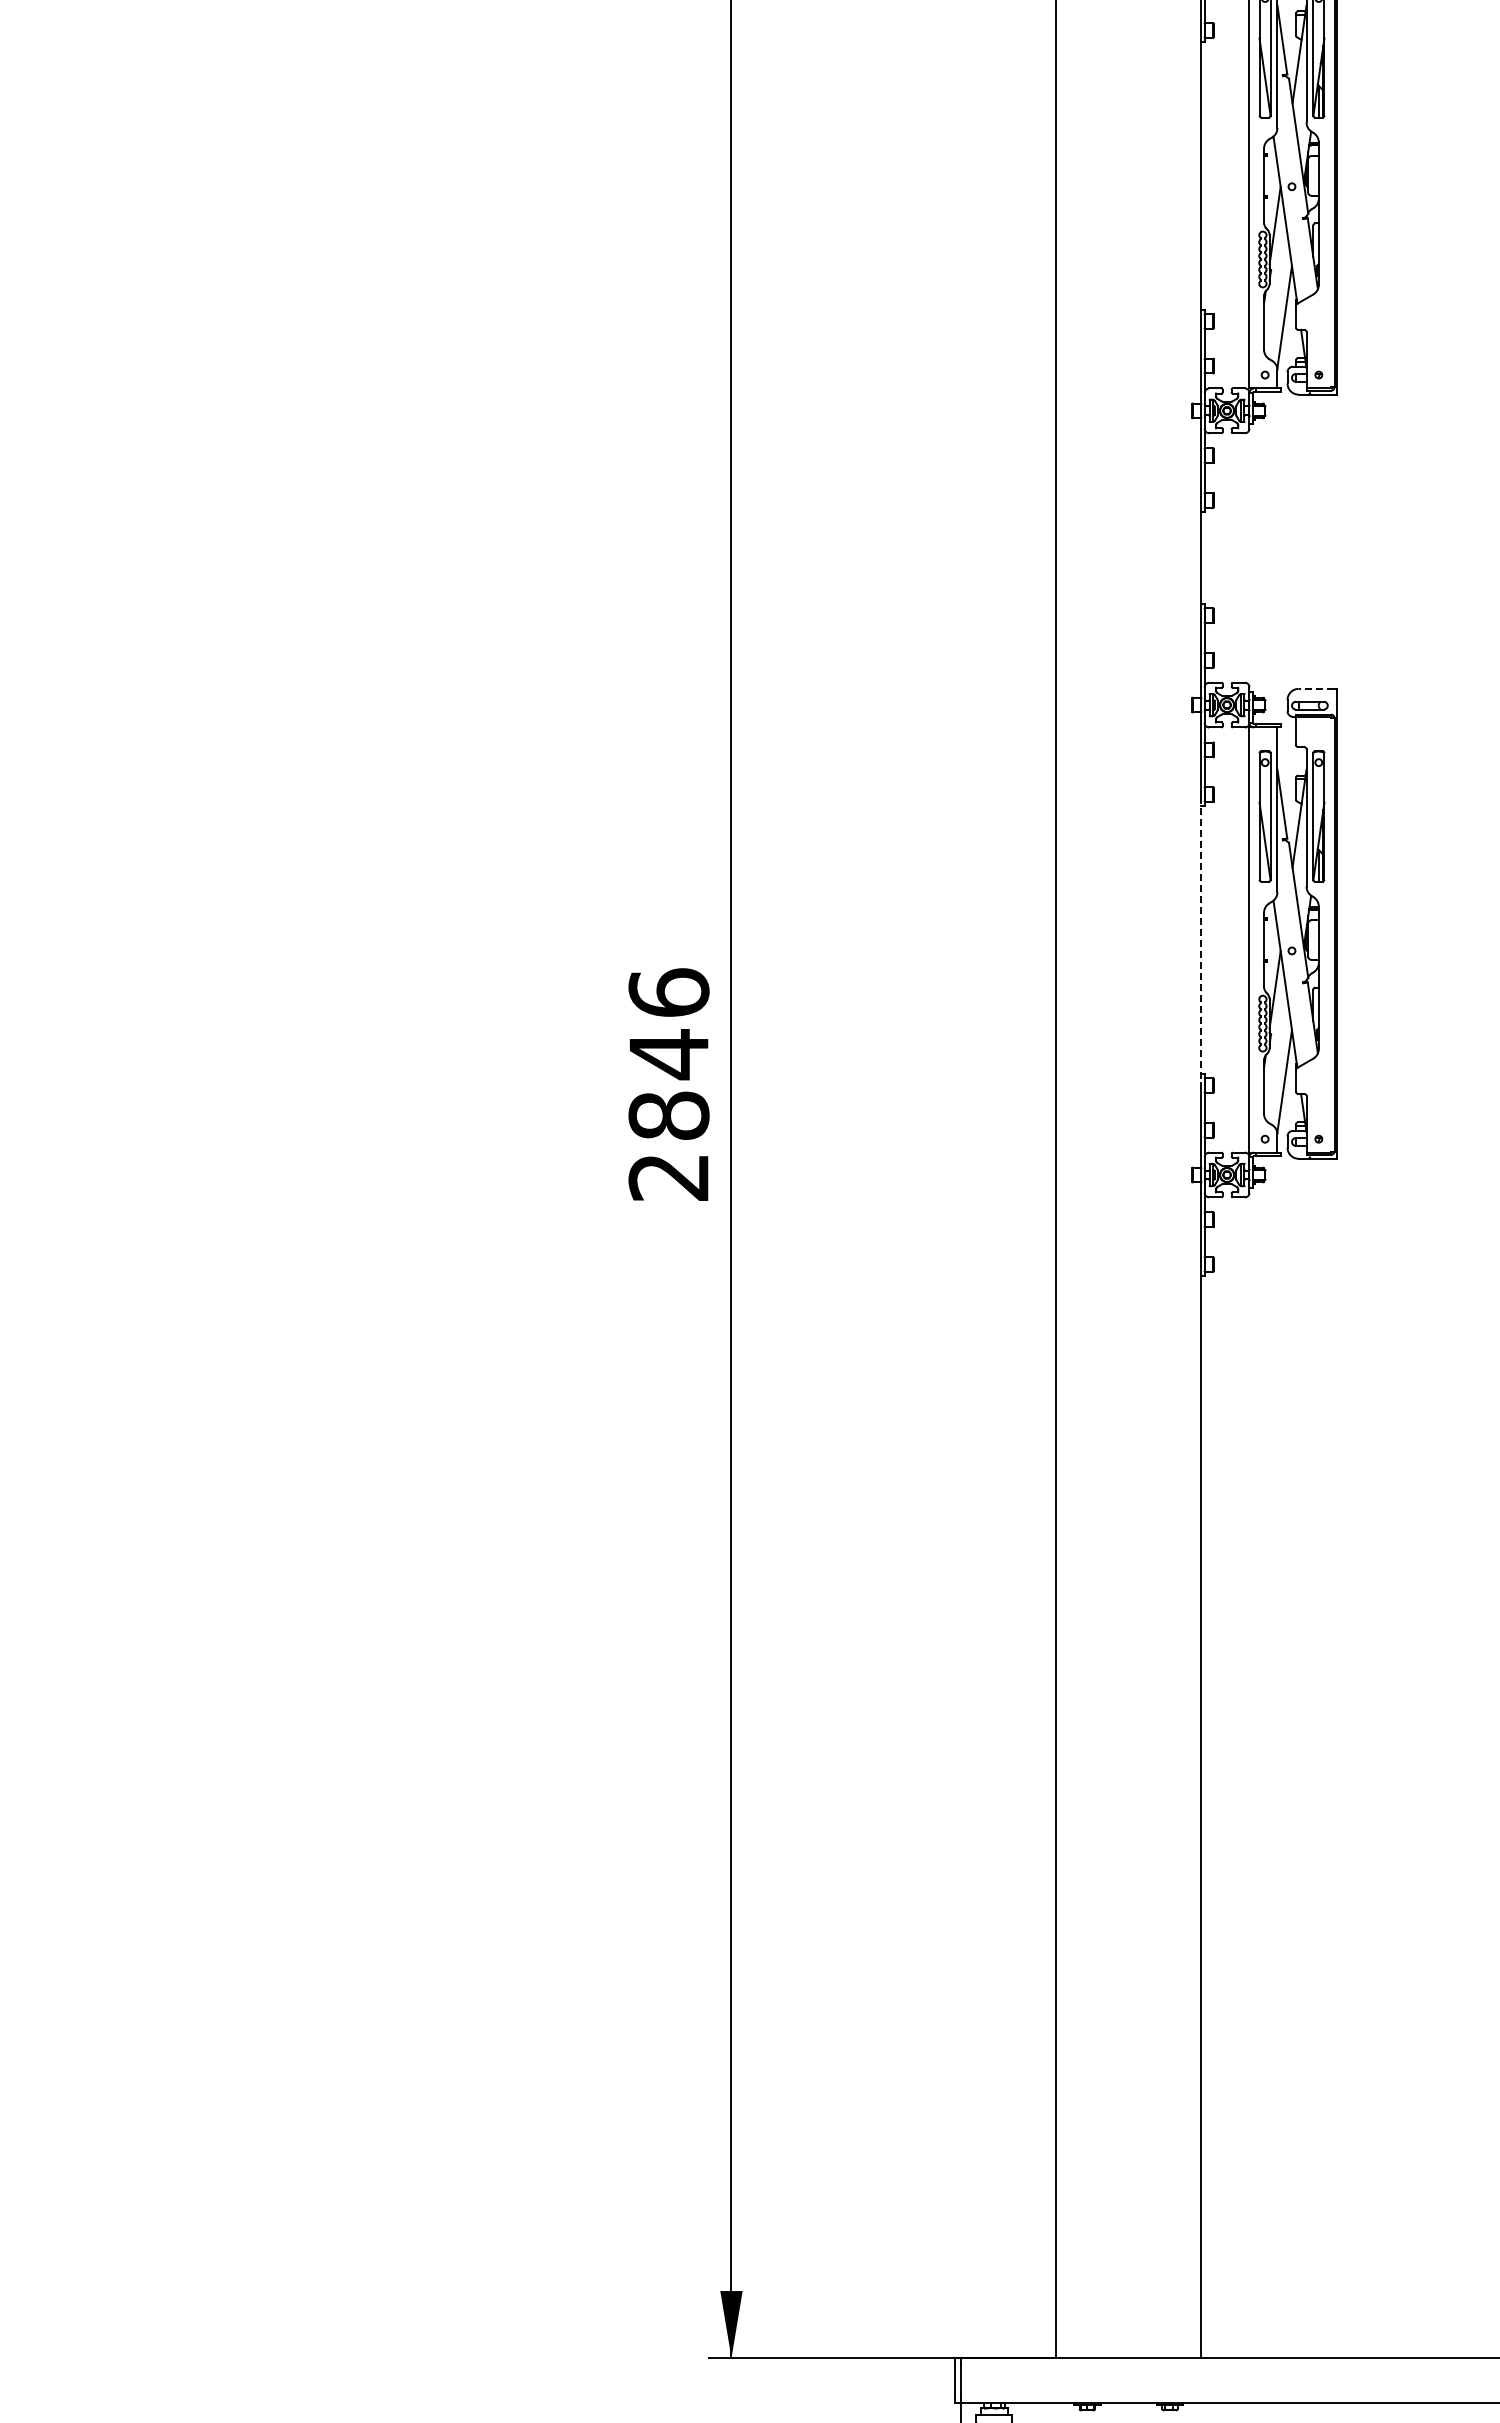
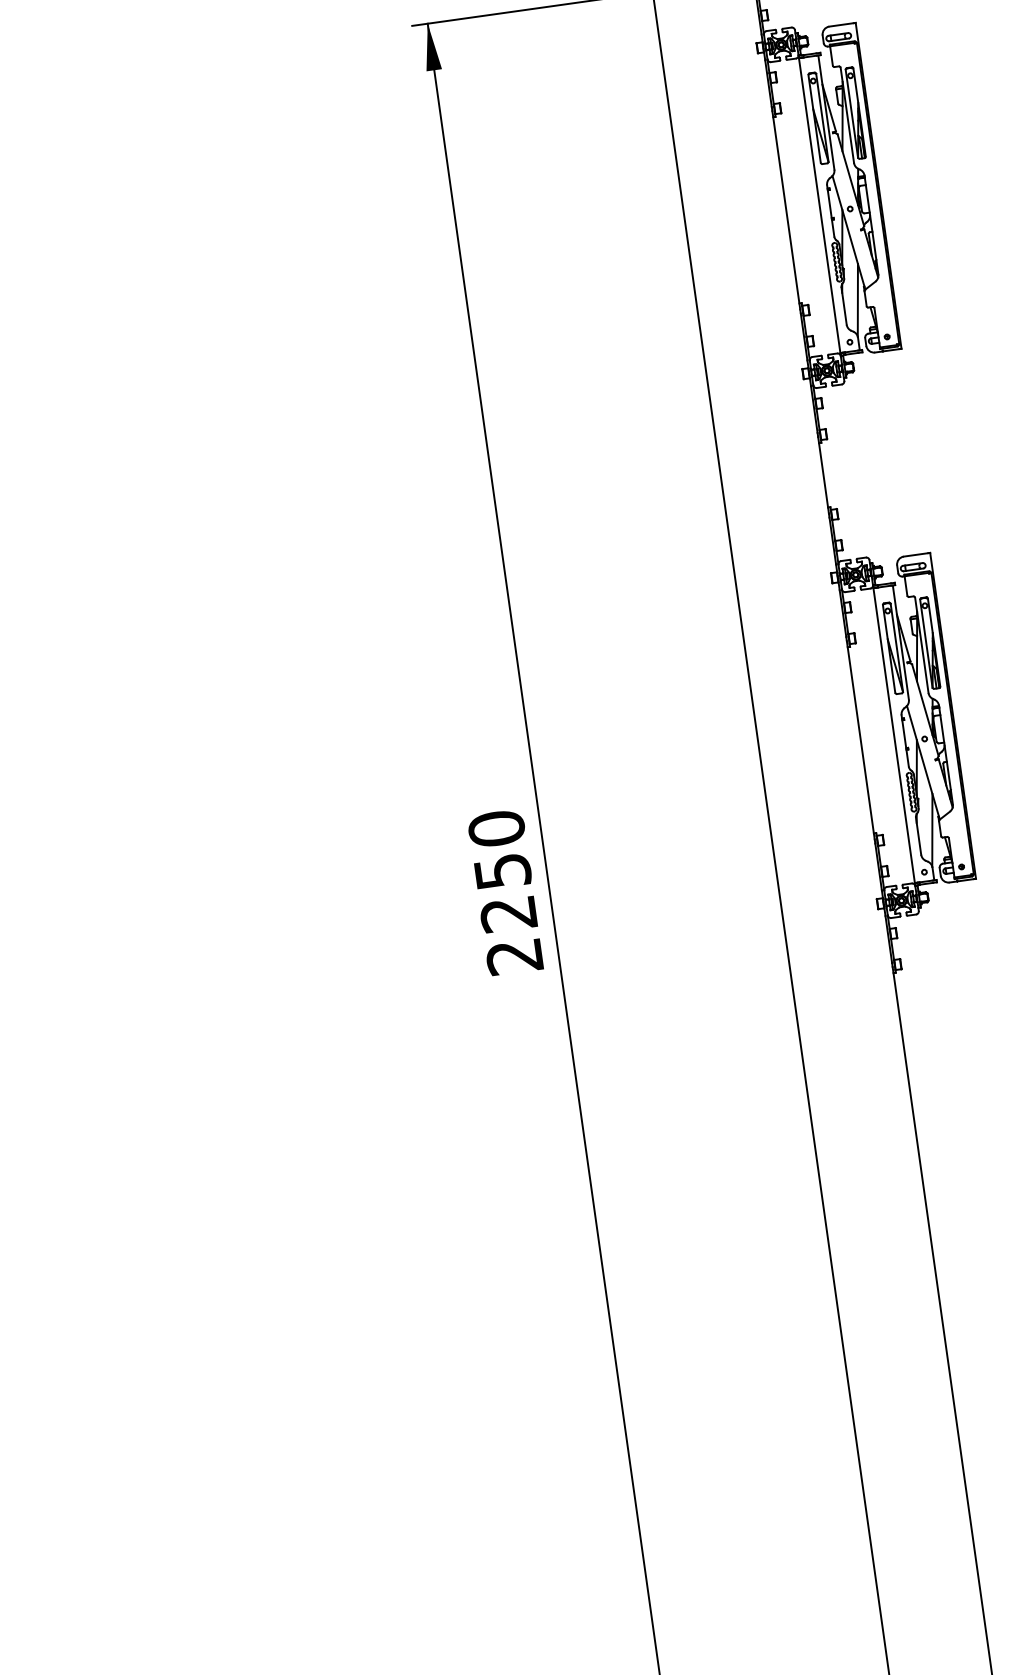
line: (1316, 688) -> (916, 554), dashed -> solid
line: (1201, 940) -> (860, 740), dashed -> solid
text: (668, 1053) -> (502, 870), 2846 -> 2250

